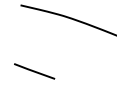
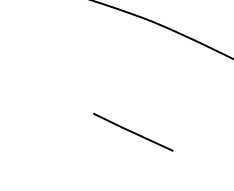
line: (34, 71) -> (133, 132), moved

